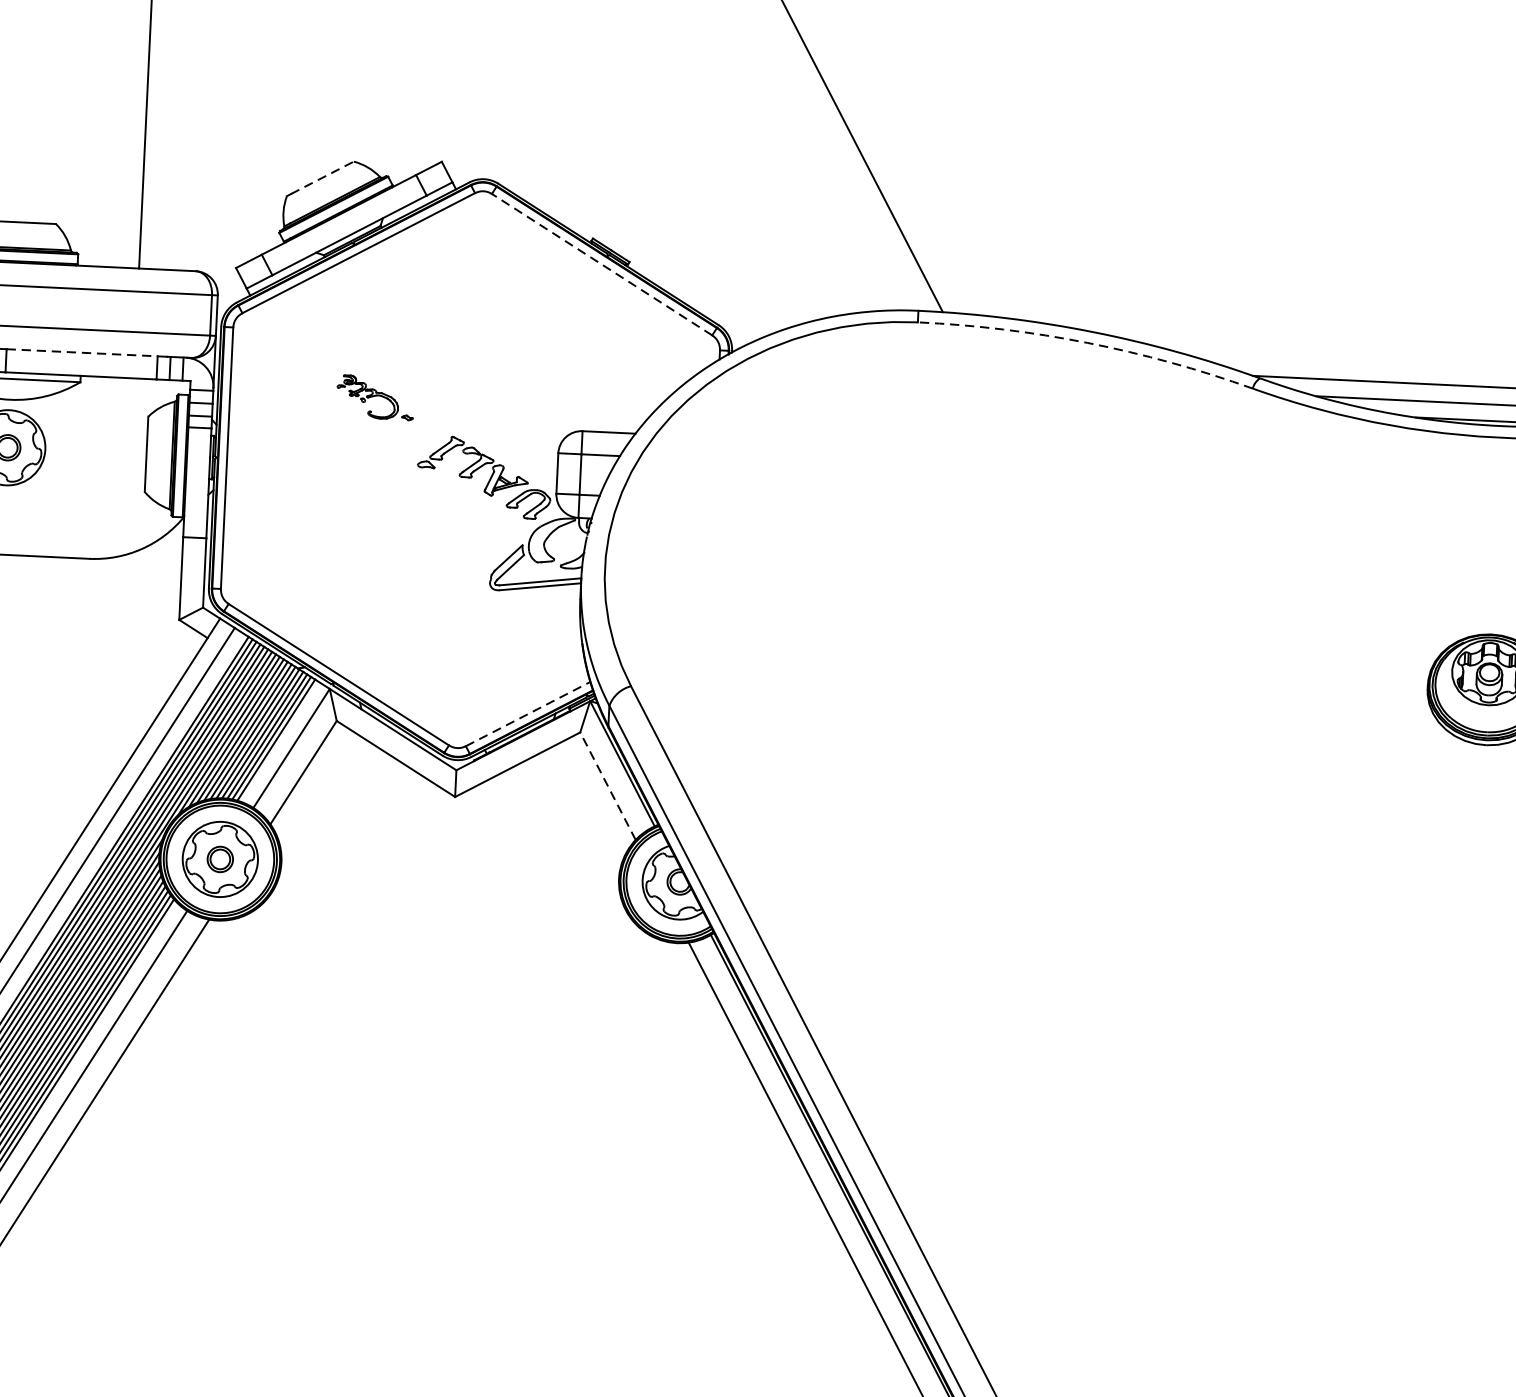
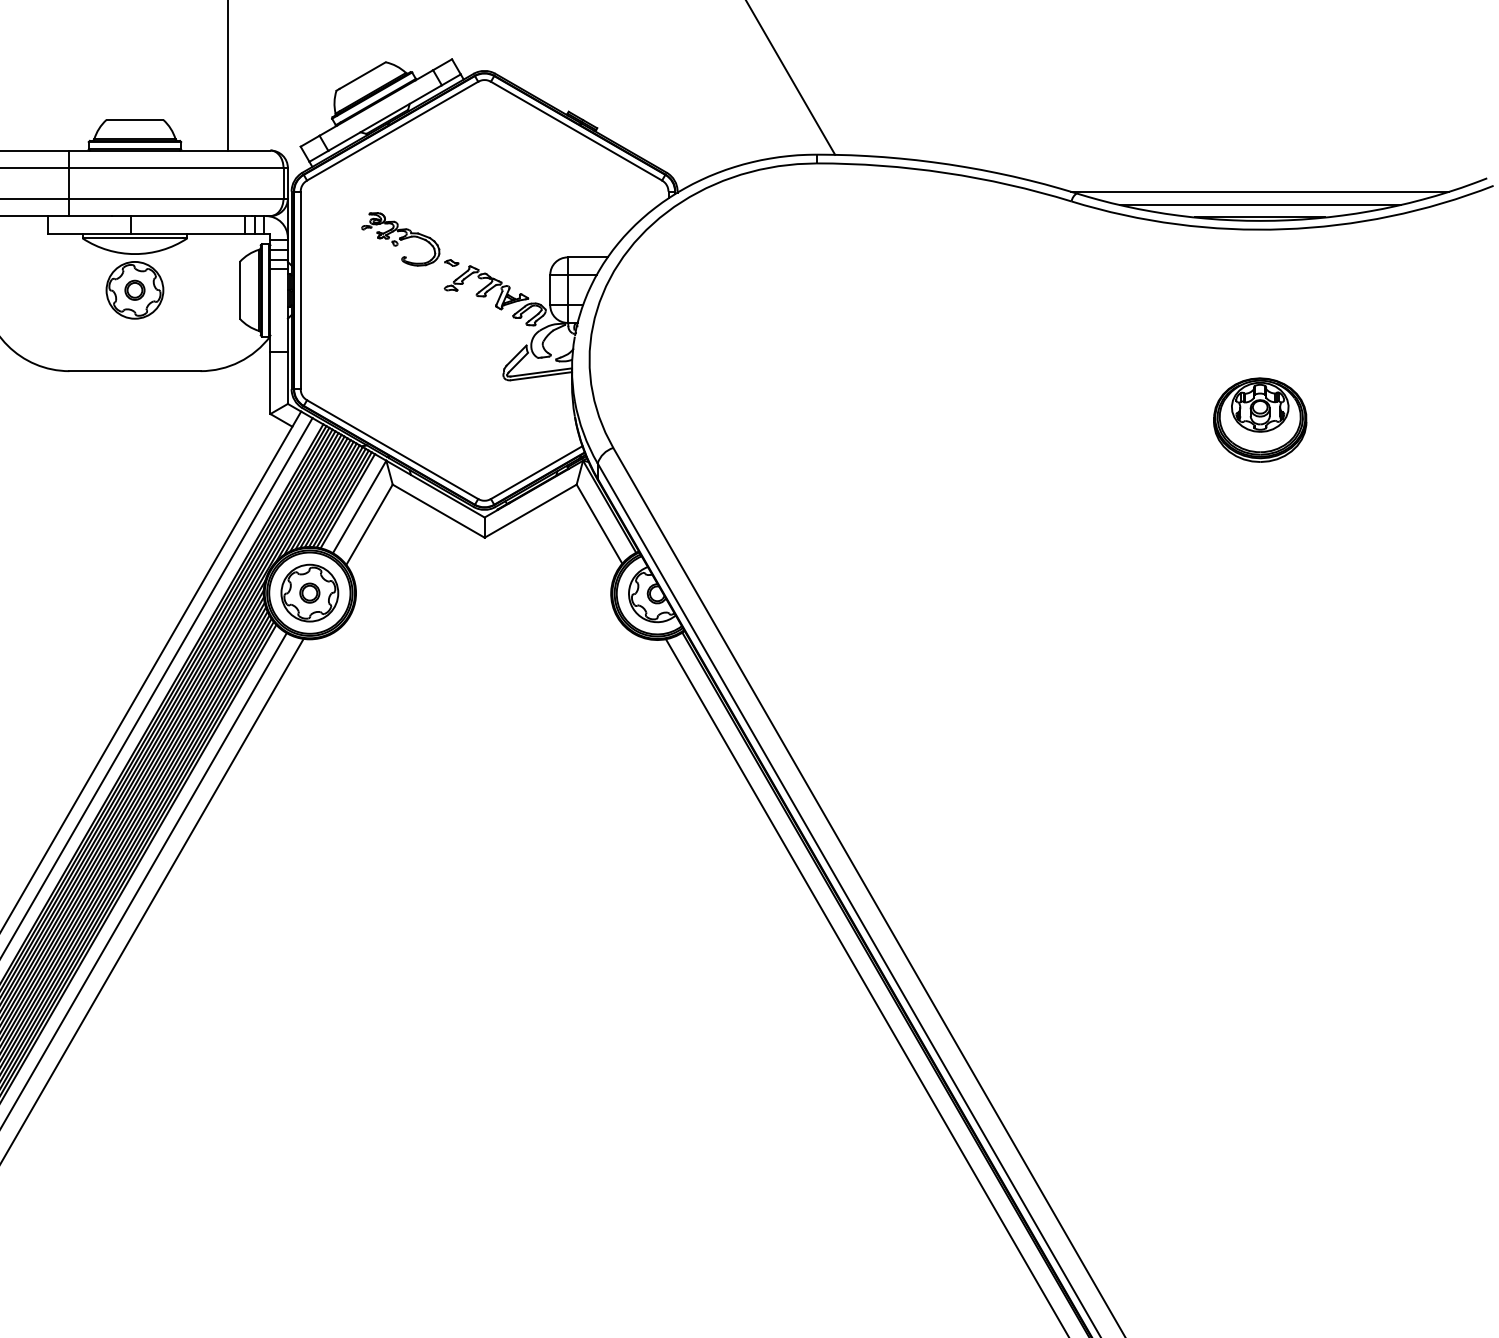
line: (322, 177) -> (362, 75), dashed -> solid
line: (602, 265) -> (576, 131), dashed -> solid
arc: (1087, 342) -> (945, 172), dashed -> solid
line: (83, 353) -> (188, 216), dashed -> solid
part: (375, 397) -> (410, 239), size x1.67
line: (527, 713) -> (536, 472), dashed -> solid
line: (607, 786) -> (599, 524), dashed -> solid

